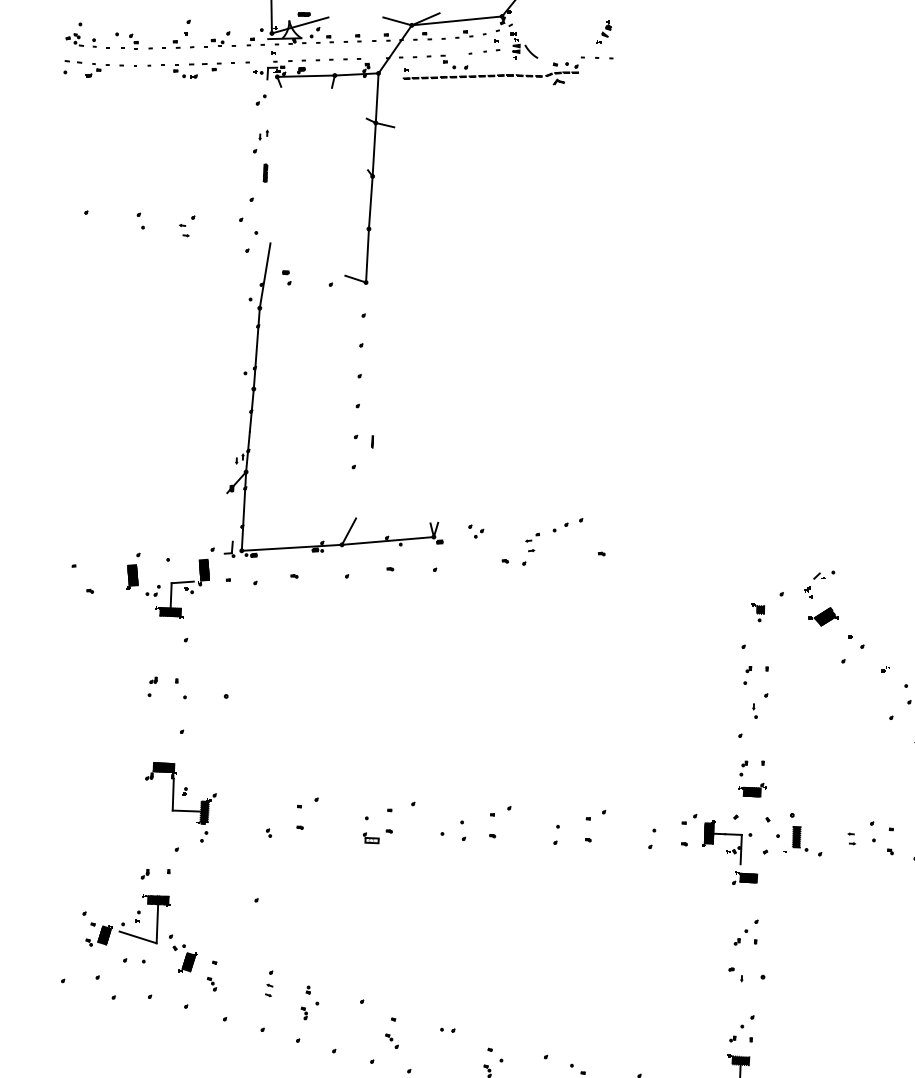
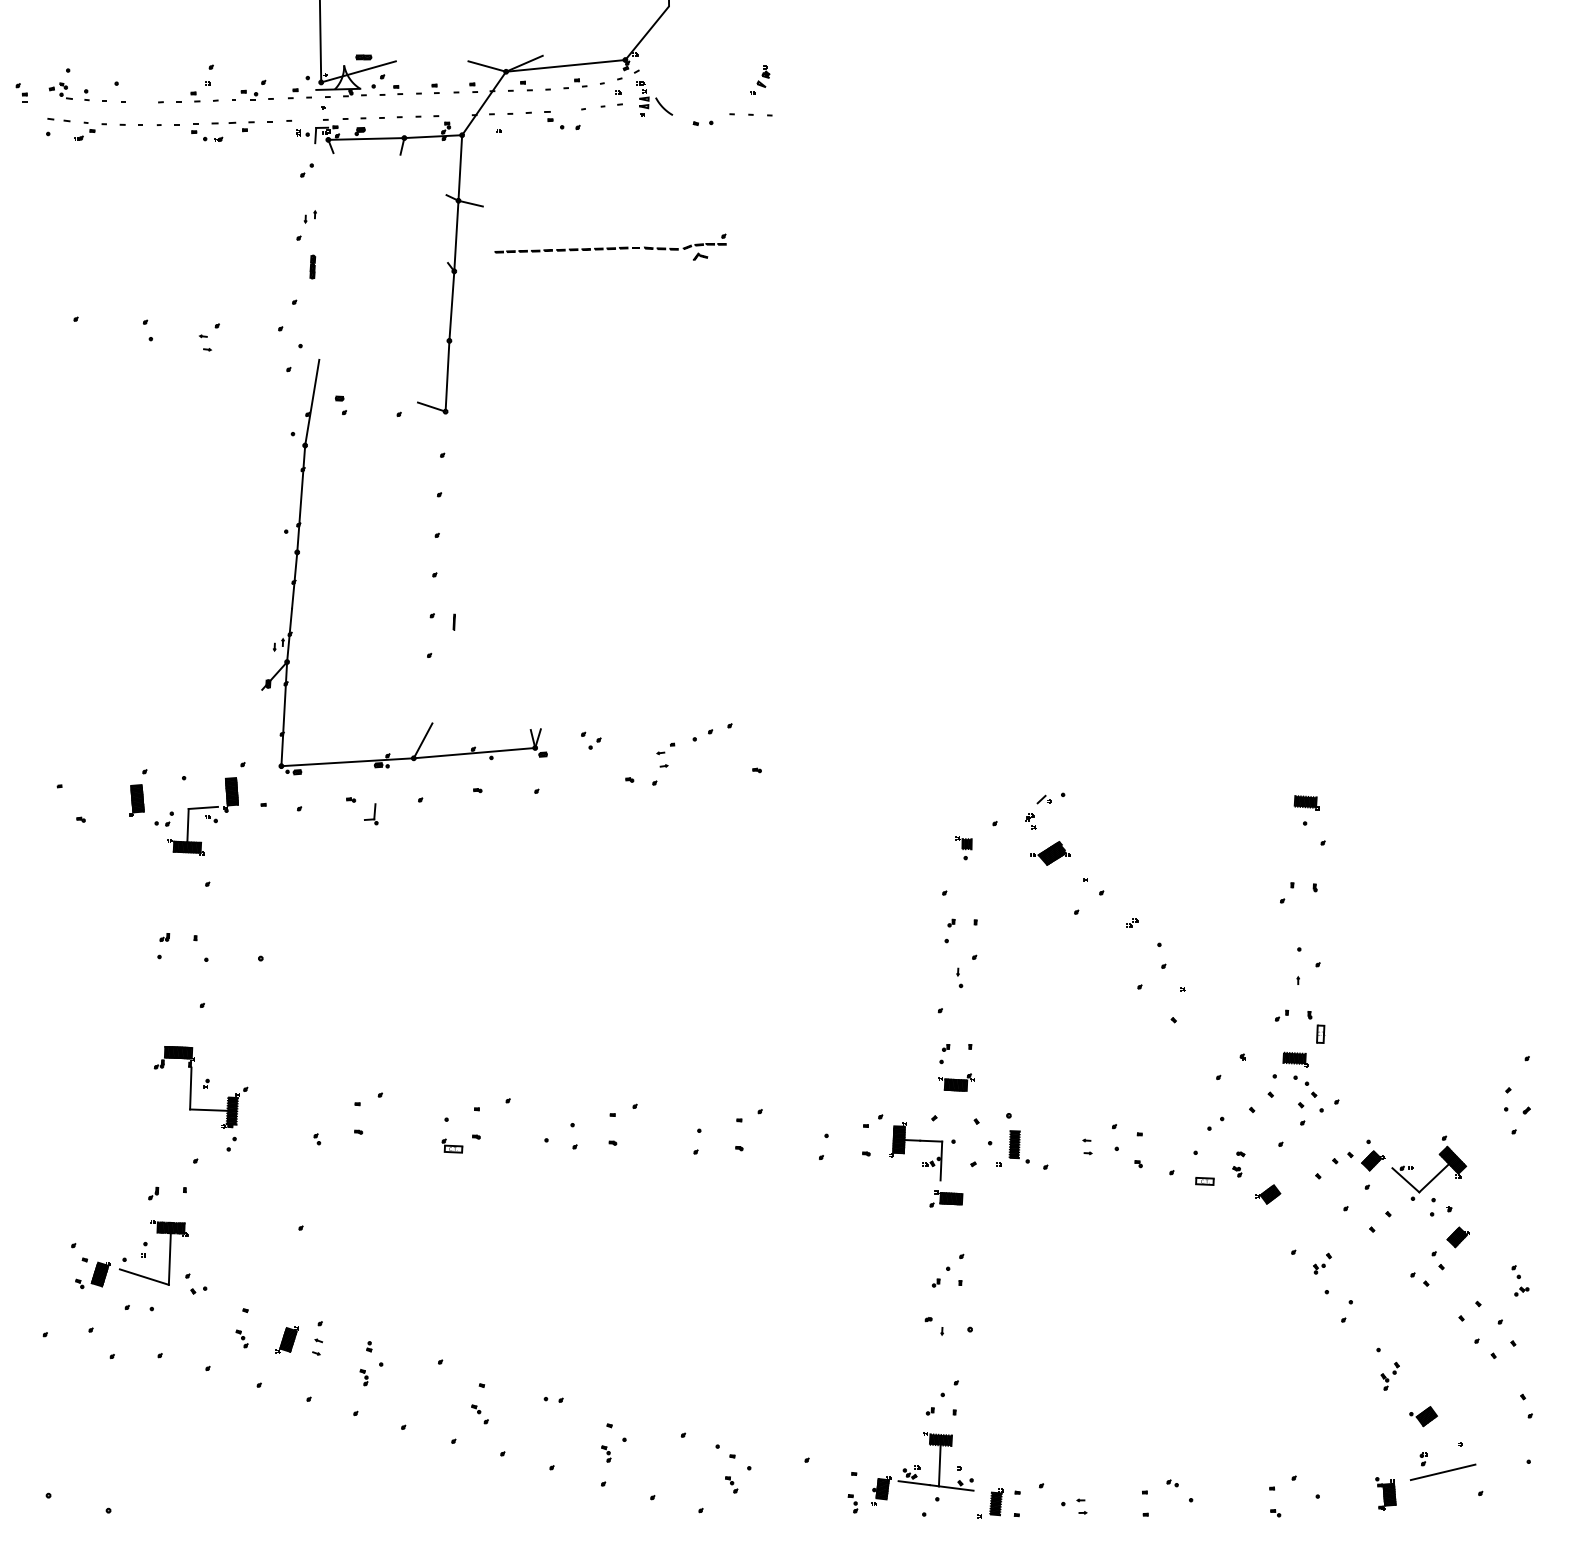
part: (133, 41) -> (21, 92), moved
part: (490, 74) -> (610, 246), moved
part: (229, 549) -> (371, 814), moved
part: (187, 961) -> (286, 1339), moved

